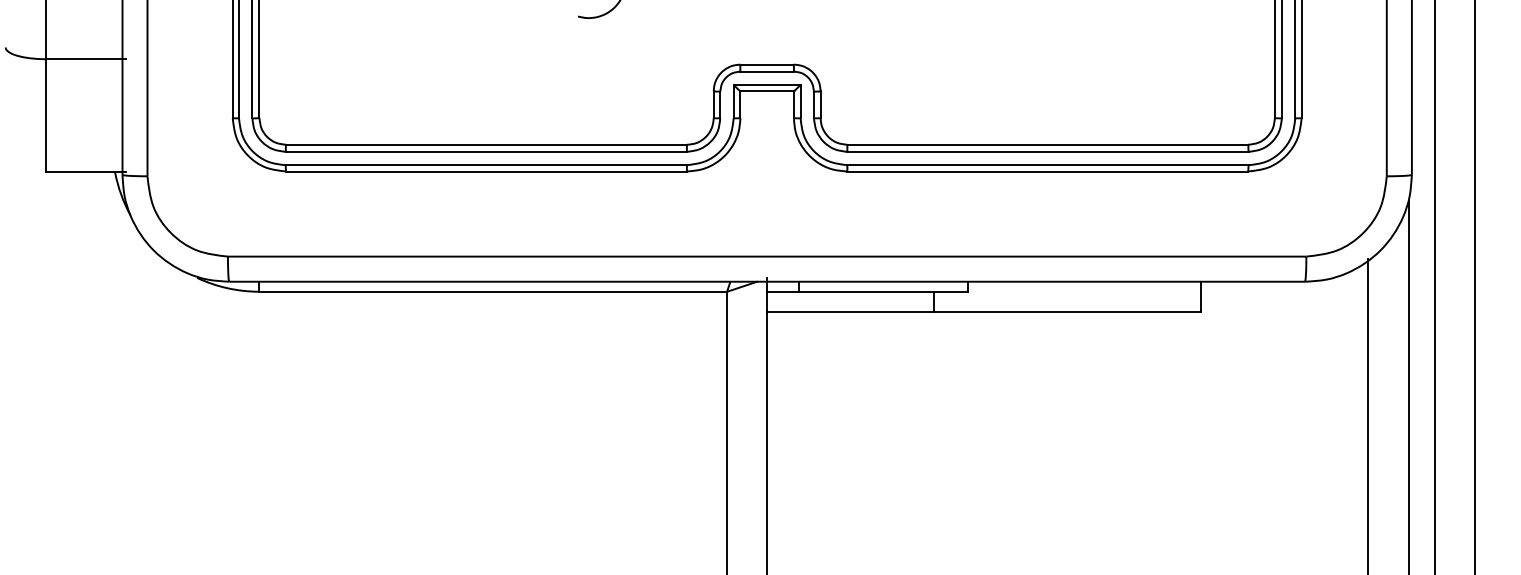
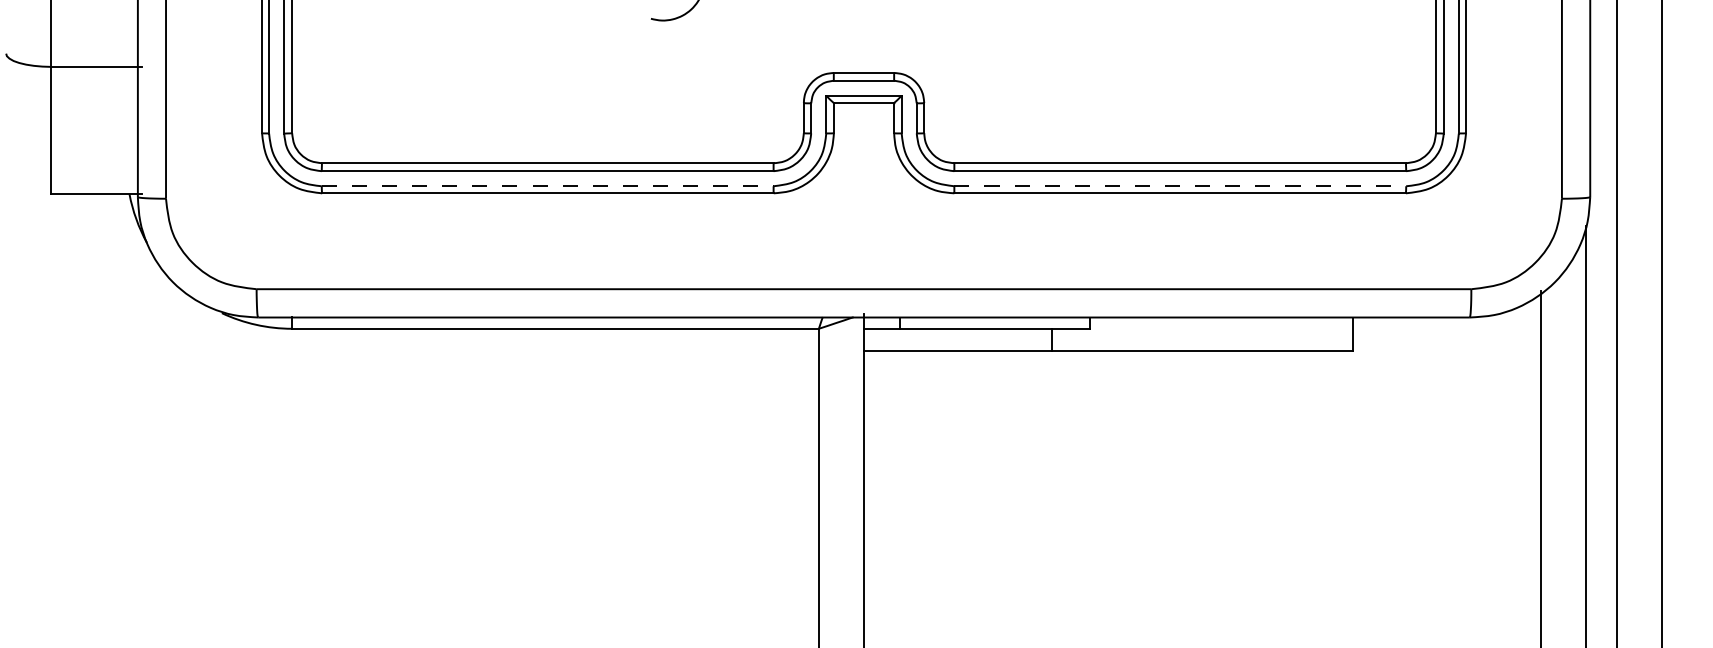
line: (486, 165) -> (547, 186), solid -> dashed
line: (1047, 165) -> (1179, 186), solid -> dashed

